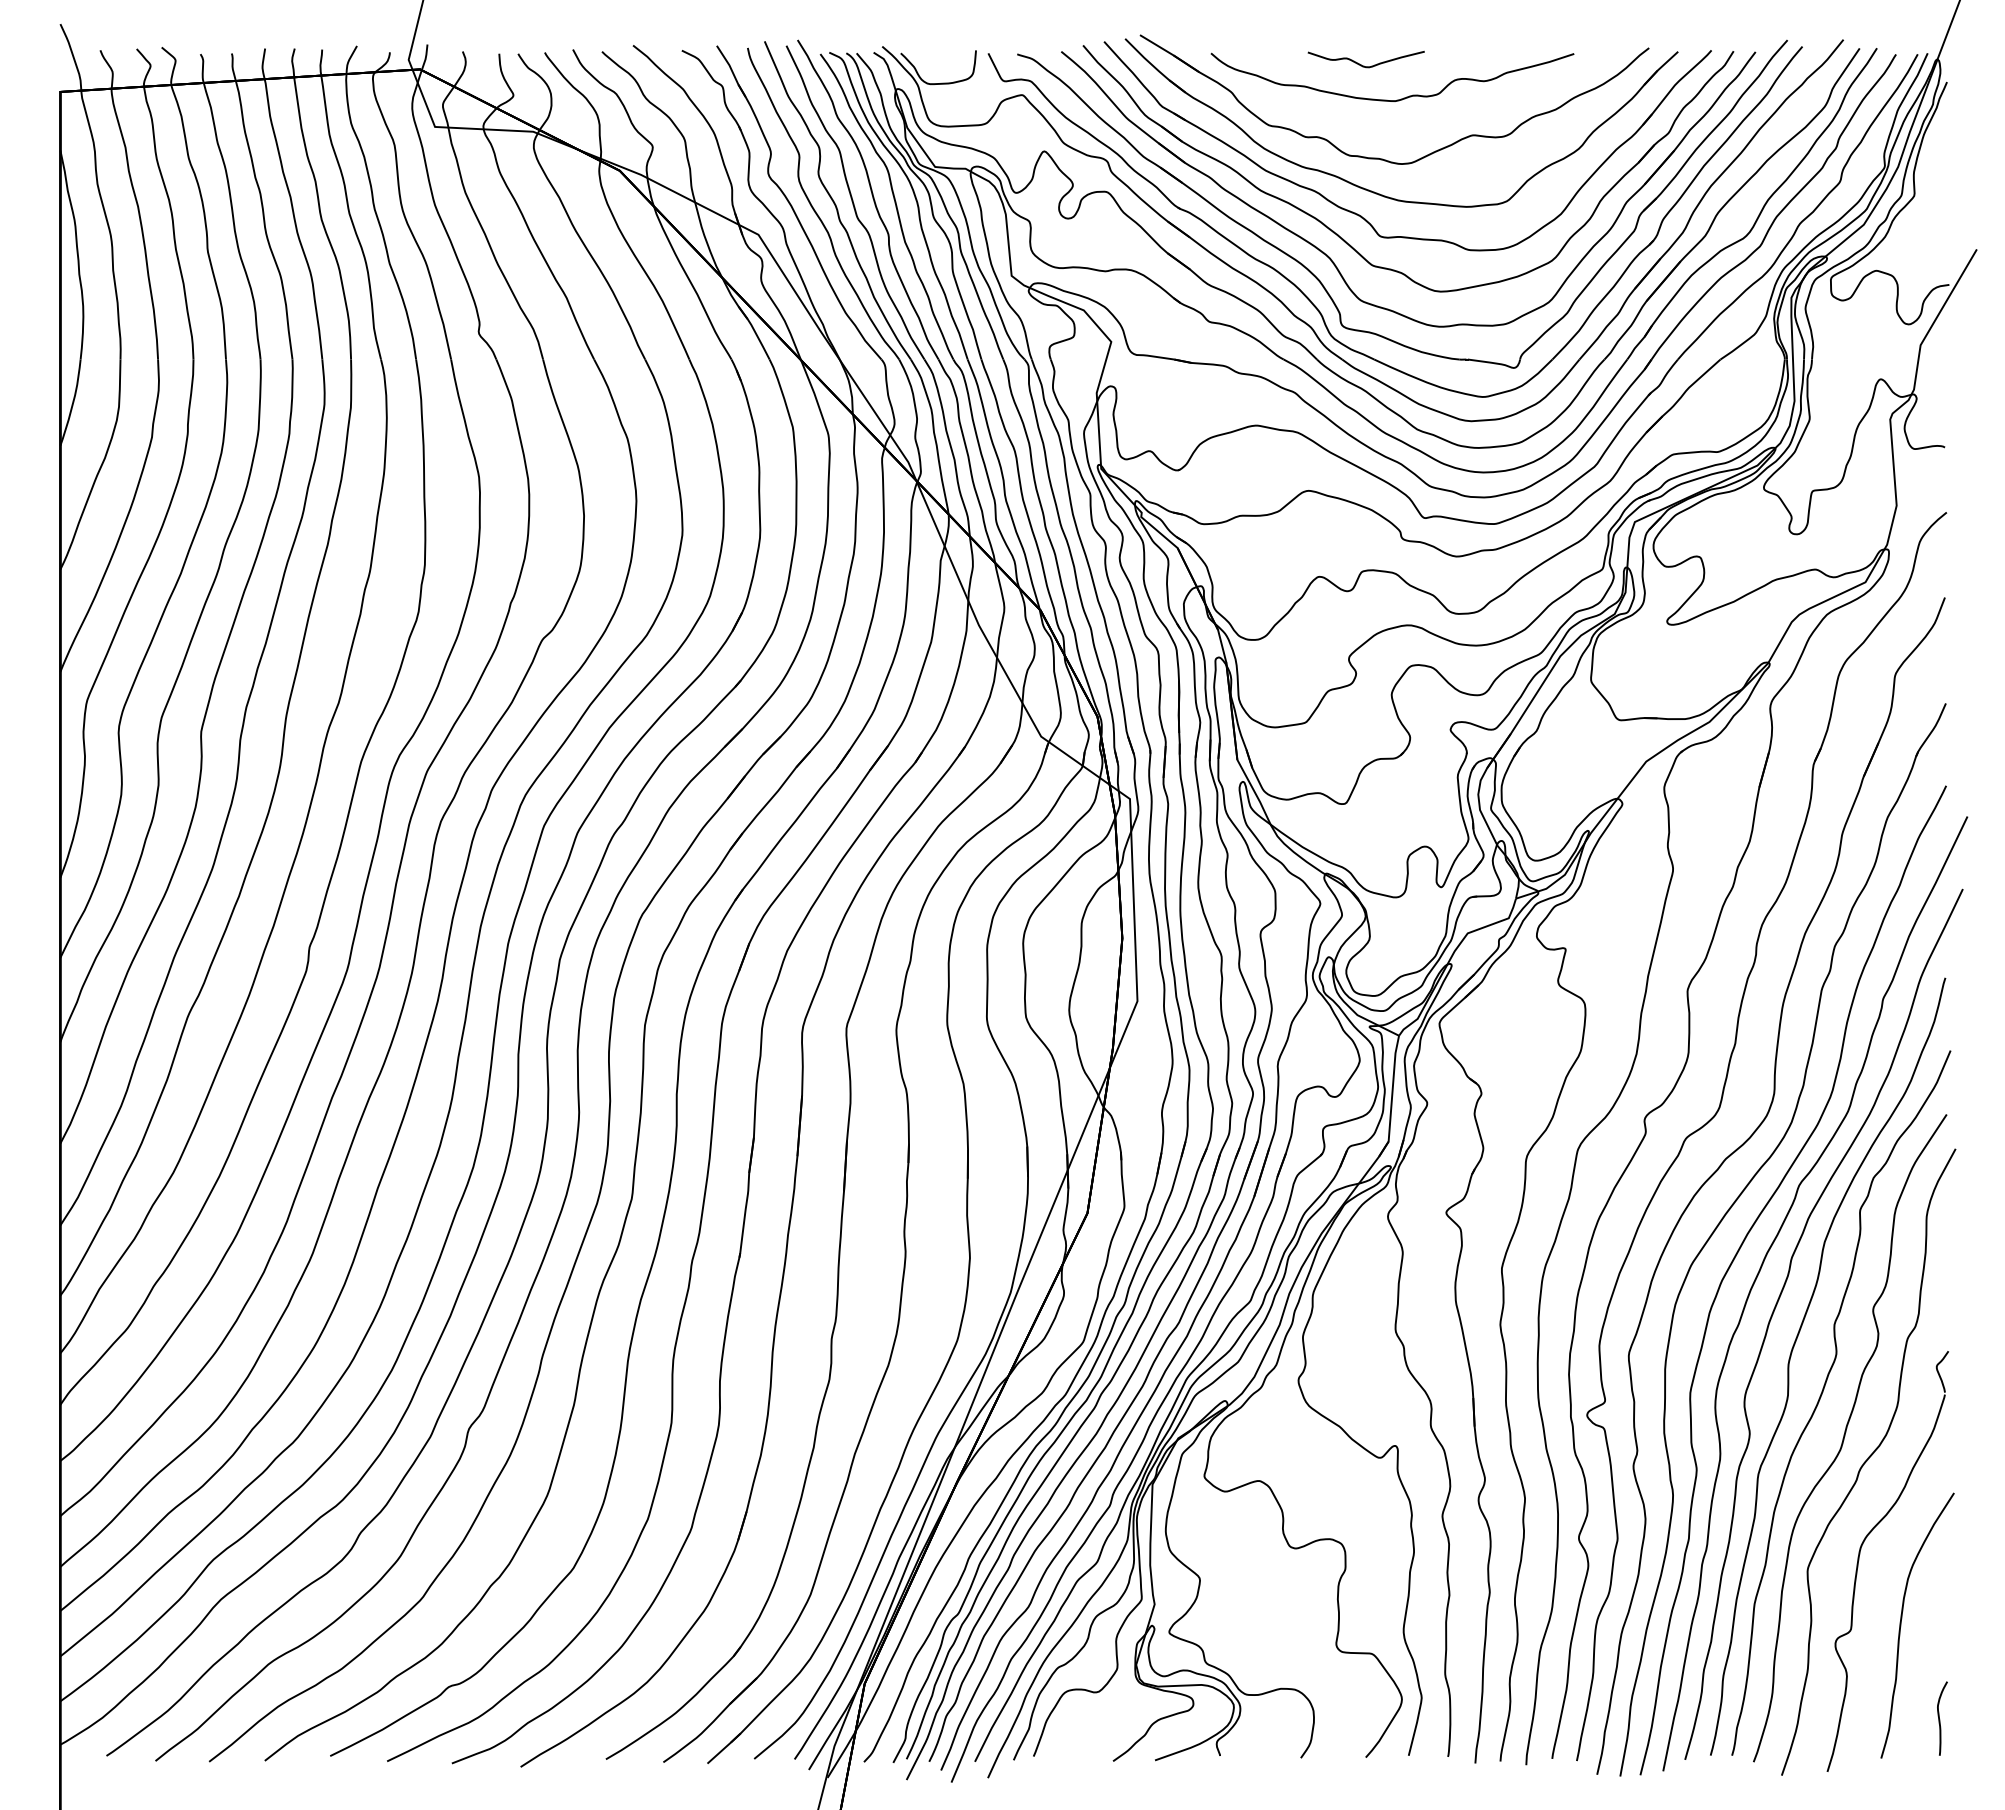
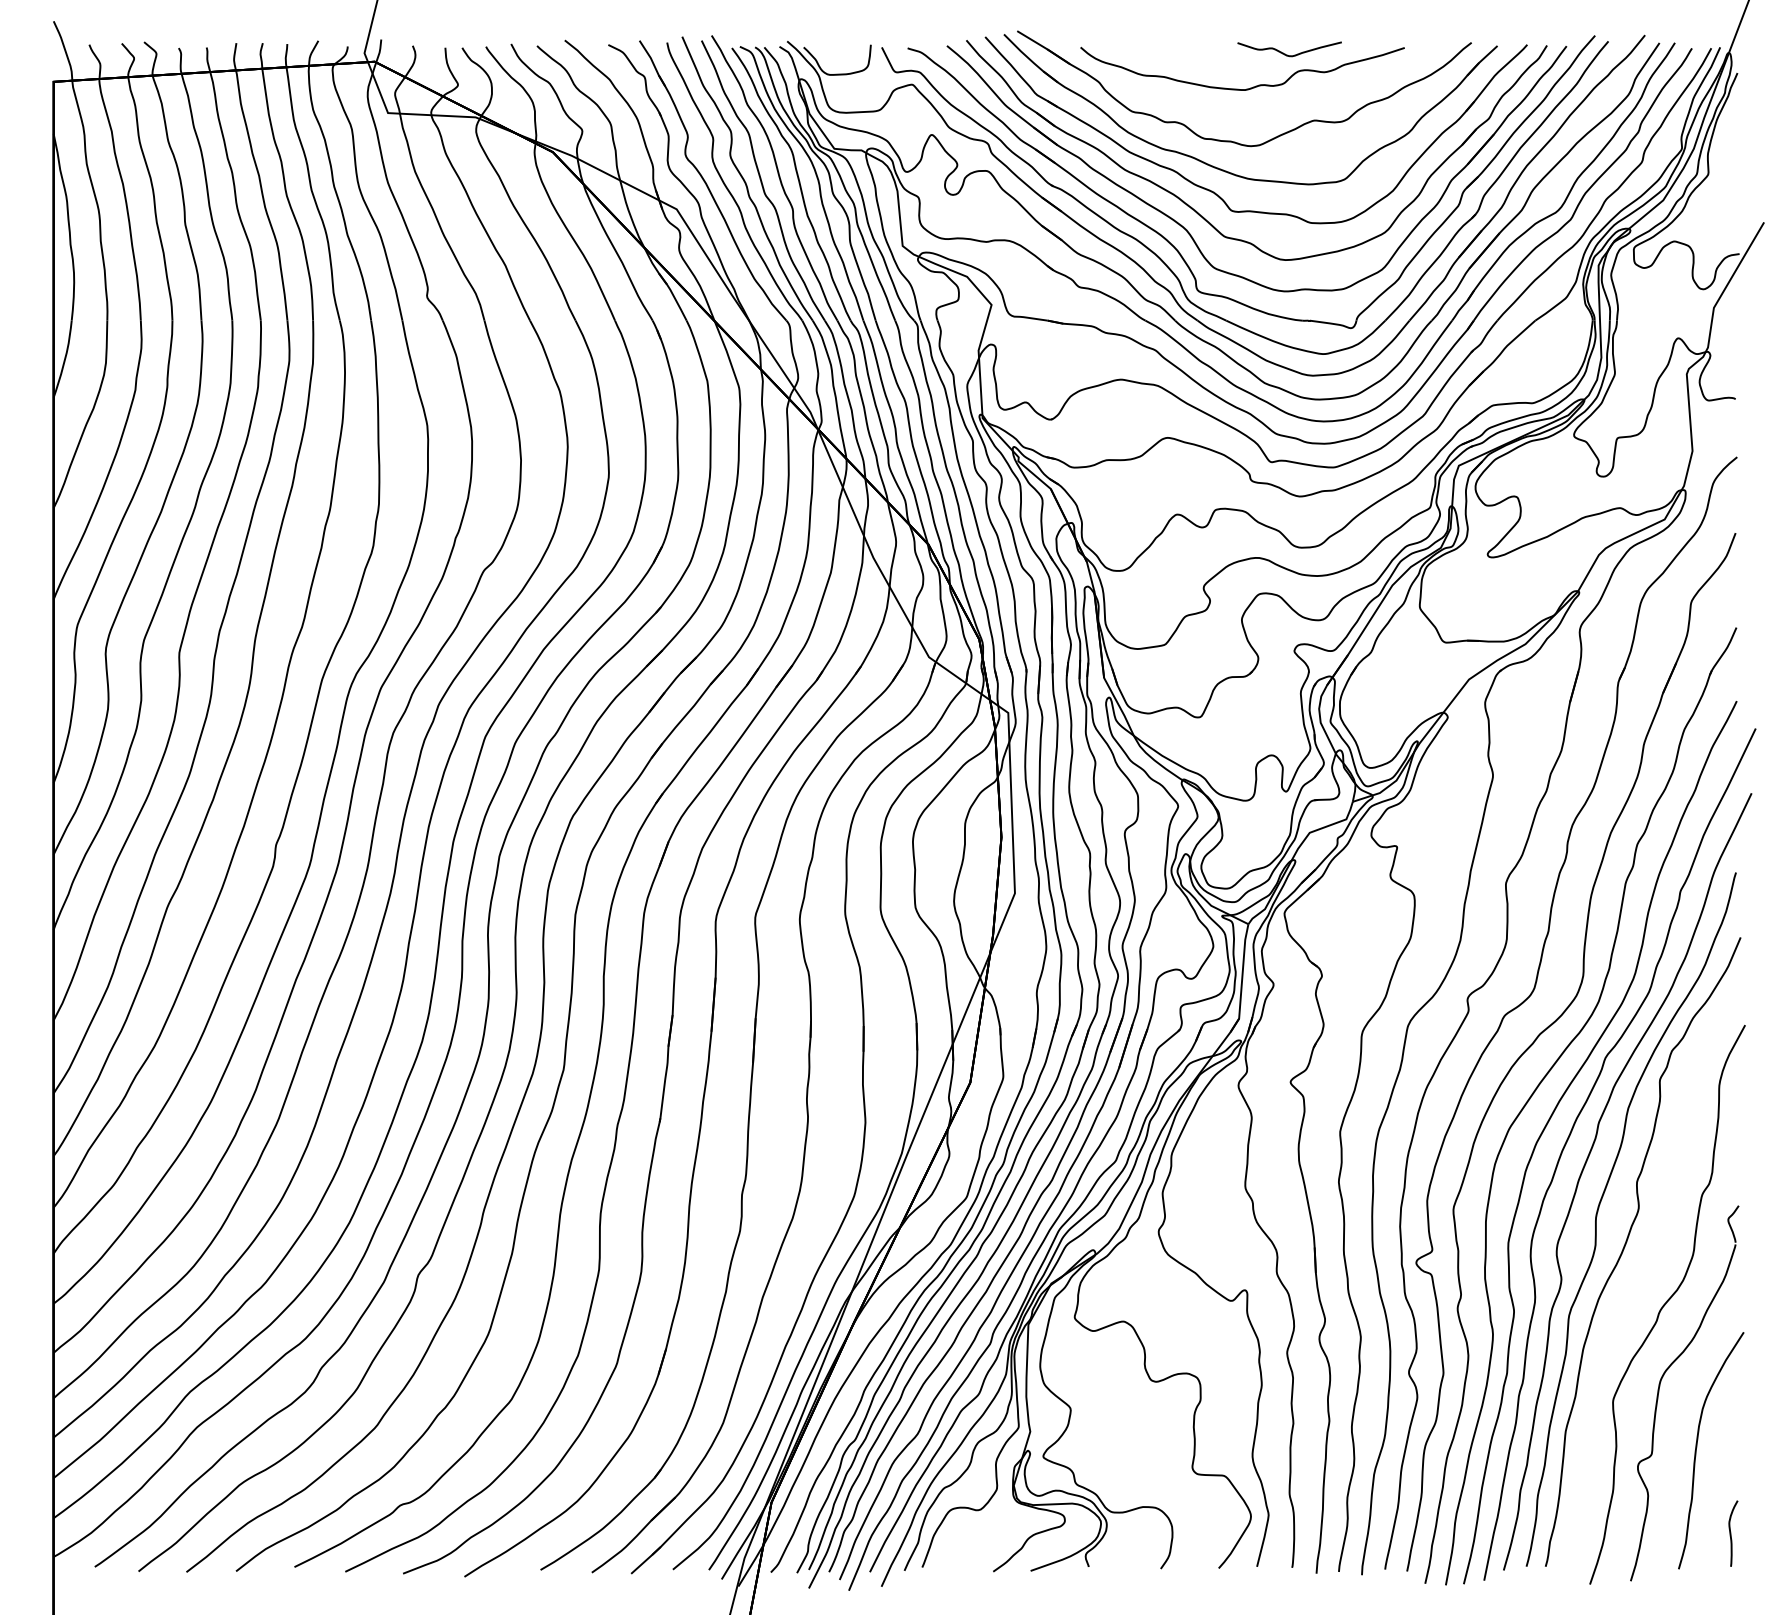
curve: (1364, 65) -> (1288, 54), moved
curve: (1845, 1436) -> (1646, 1281), removed

